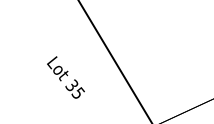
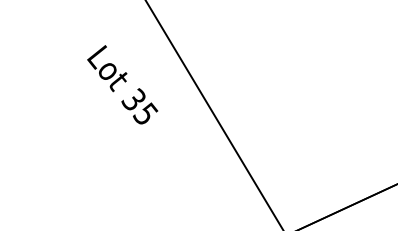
text: (65, 77) -> (121, 84), moved

